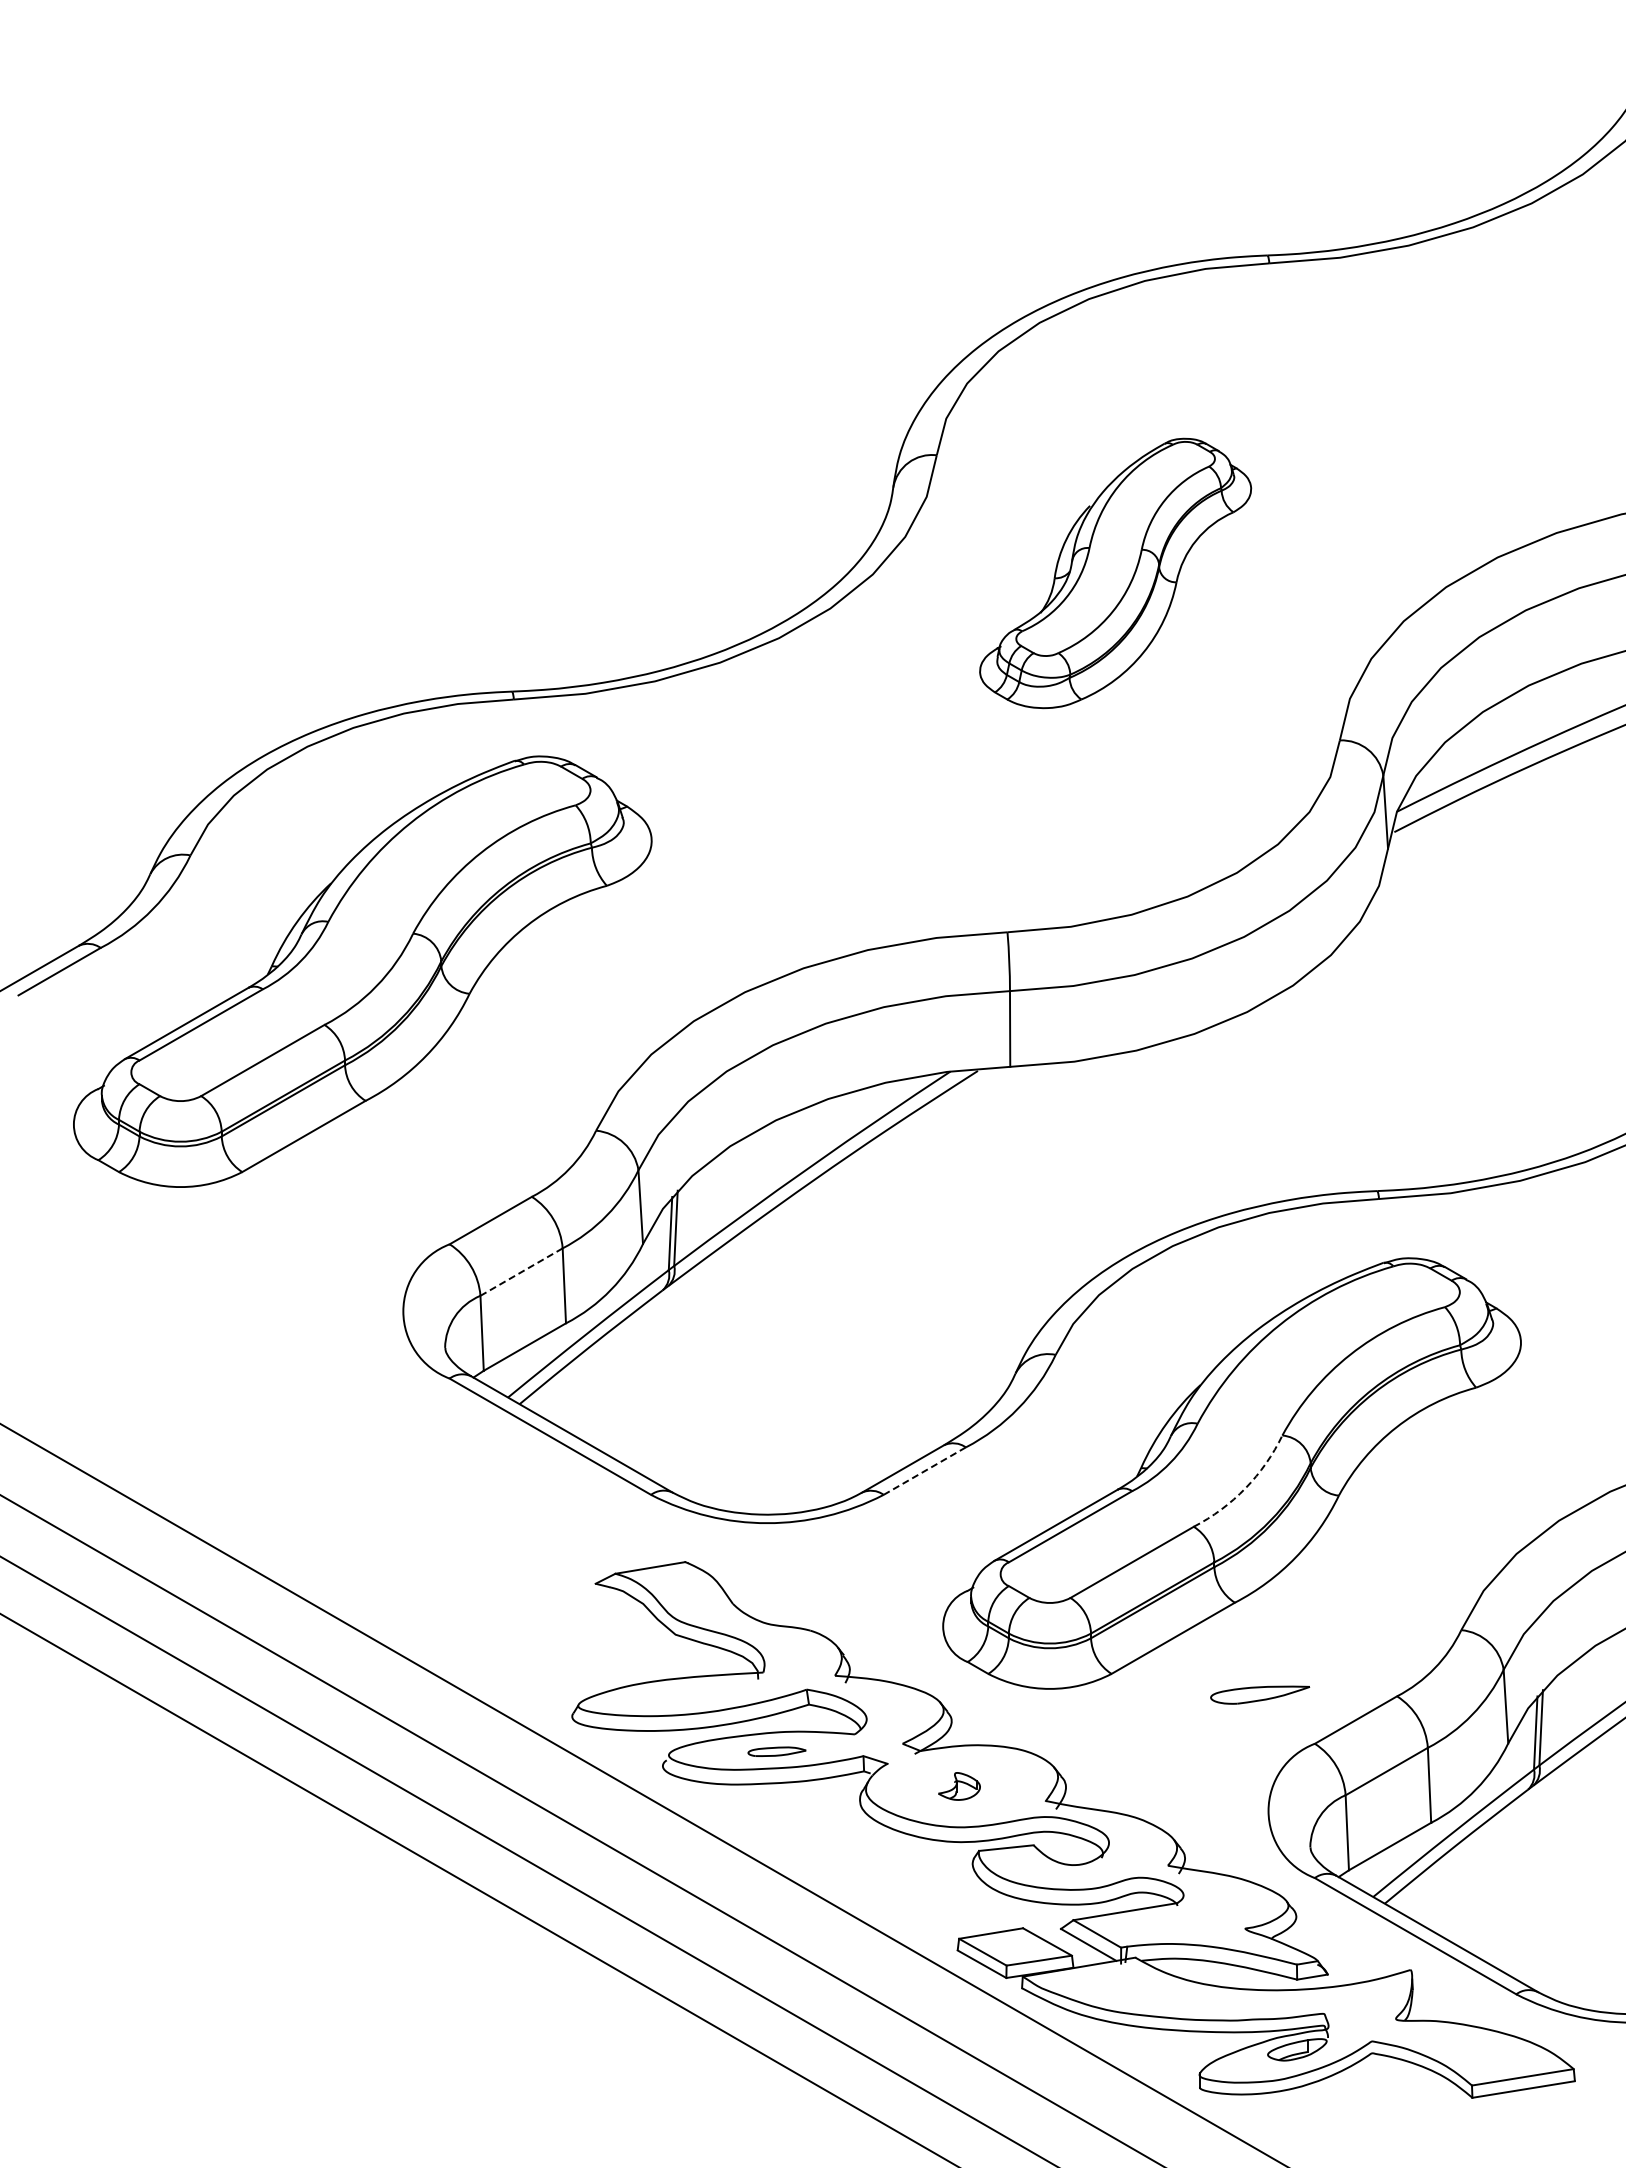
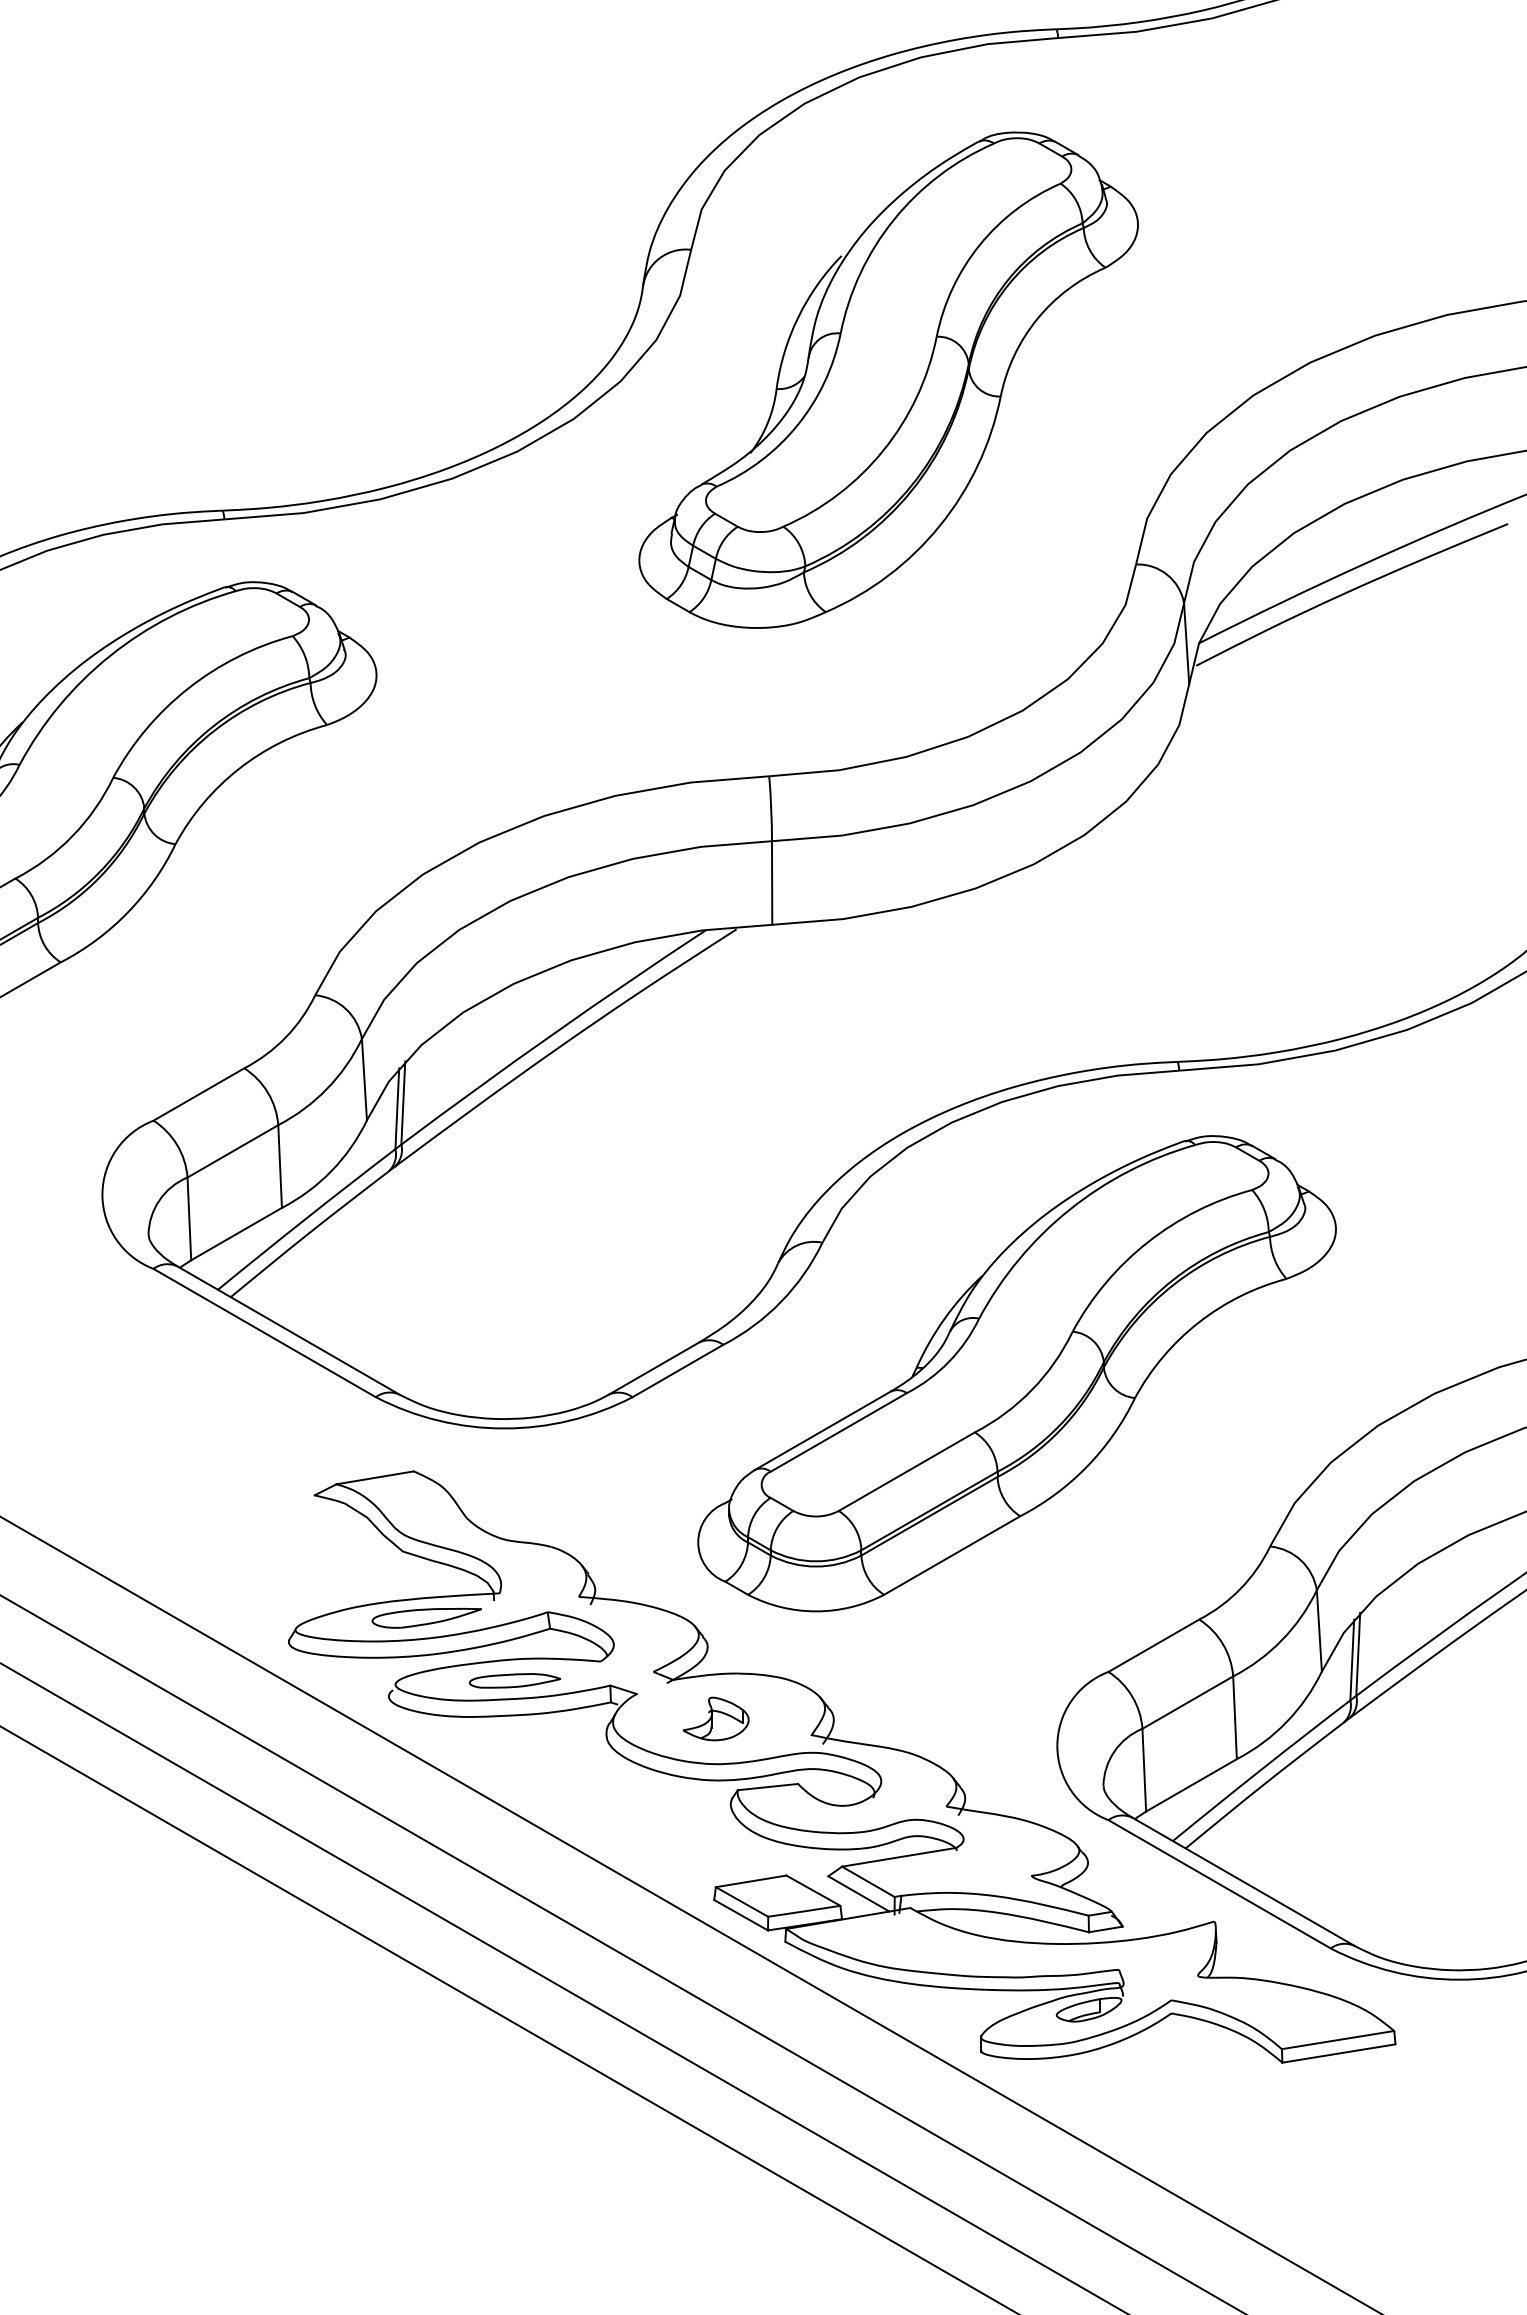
part: (1115, 573) -> (888, 380), size x1.67
line: (521, 1272) -> (232, 1151), dashed -> solid
line: (924, 1471) -> (677, 1371), dashed -> solid
arc: (1245, 1488) -> (1031, 1390), dashed -> solid
part: (1260, 1694) -> (427, 1617), moved
part: (776, 1751) -> (514, 1680), size x1.43
part: (959, 1786) -> (716, 1719), size x1.43

